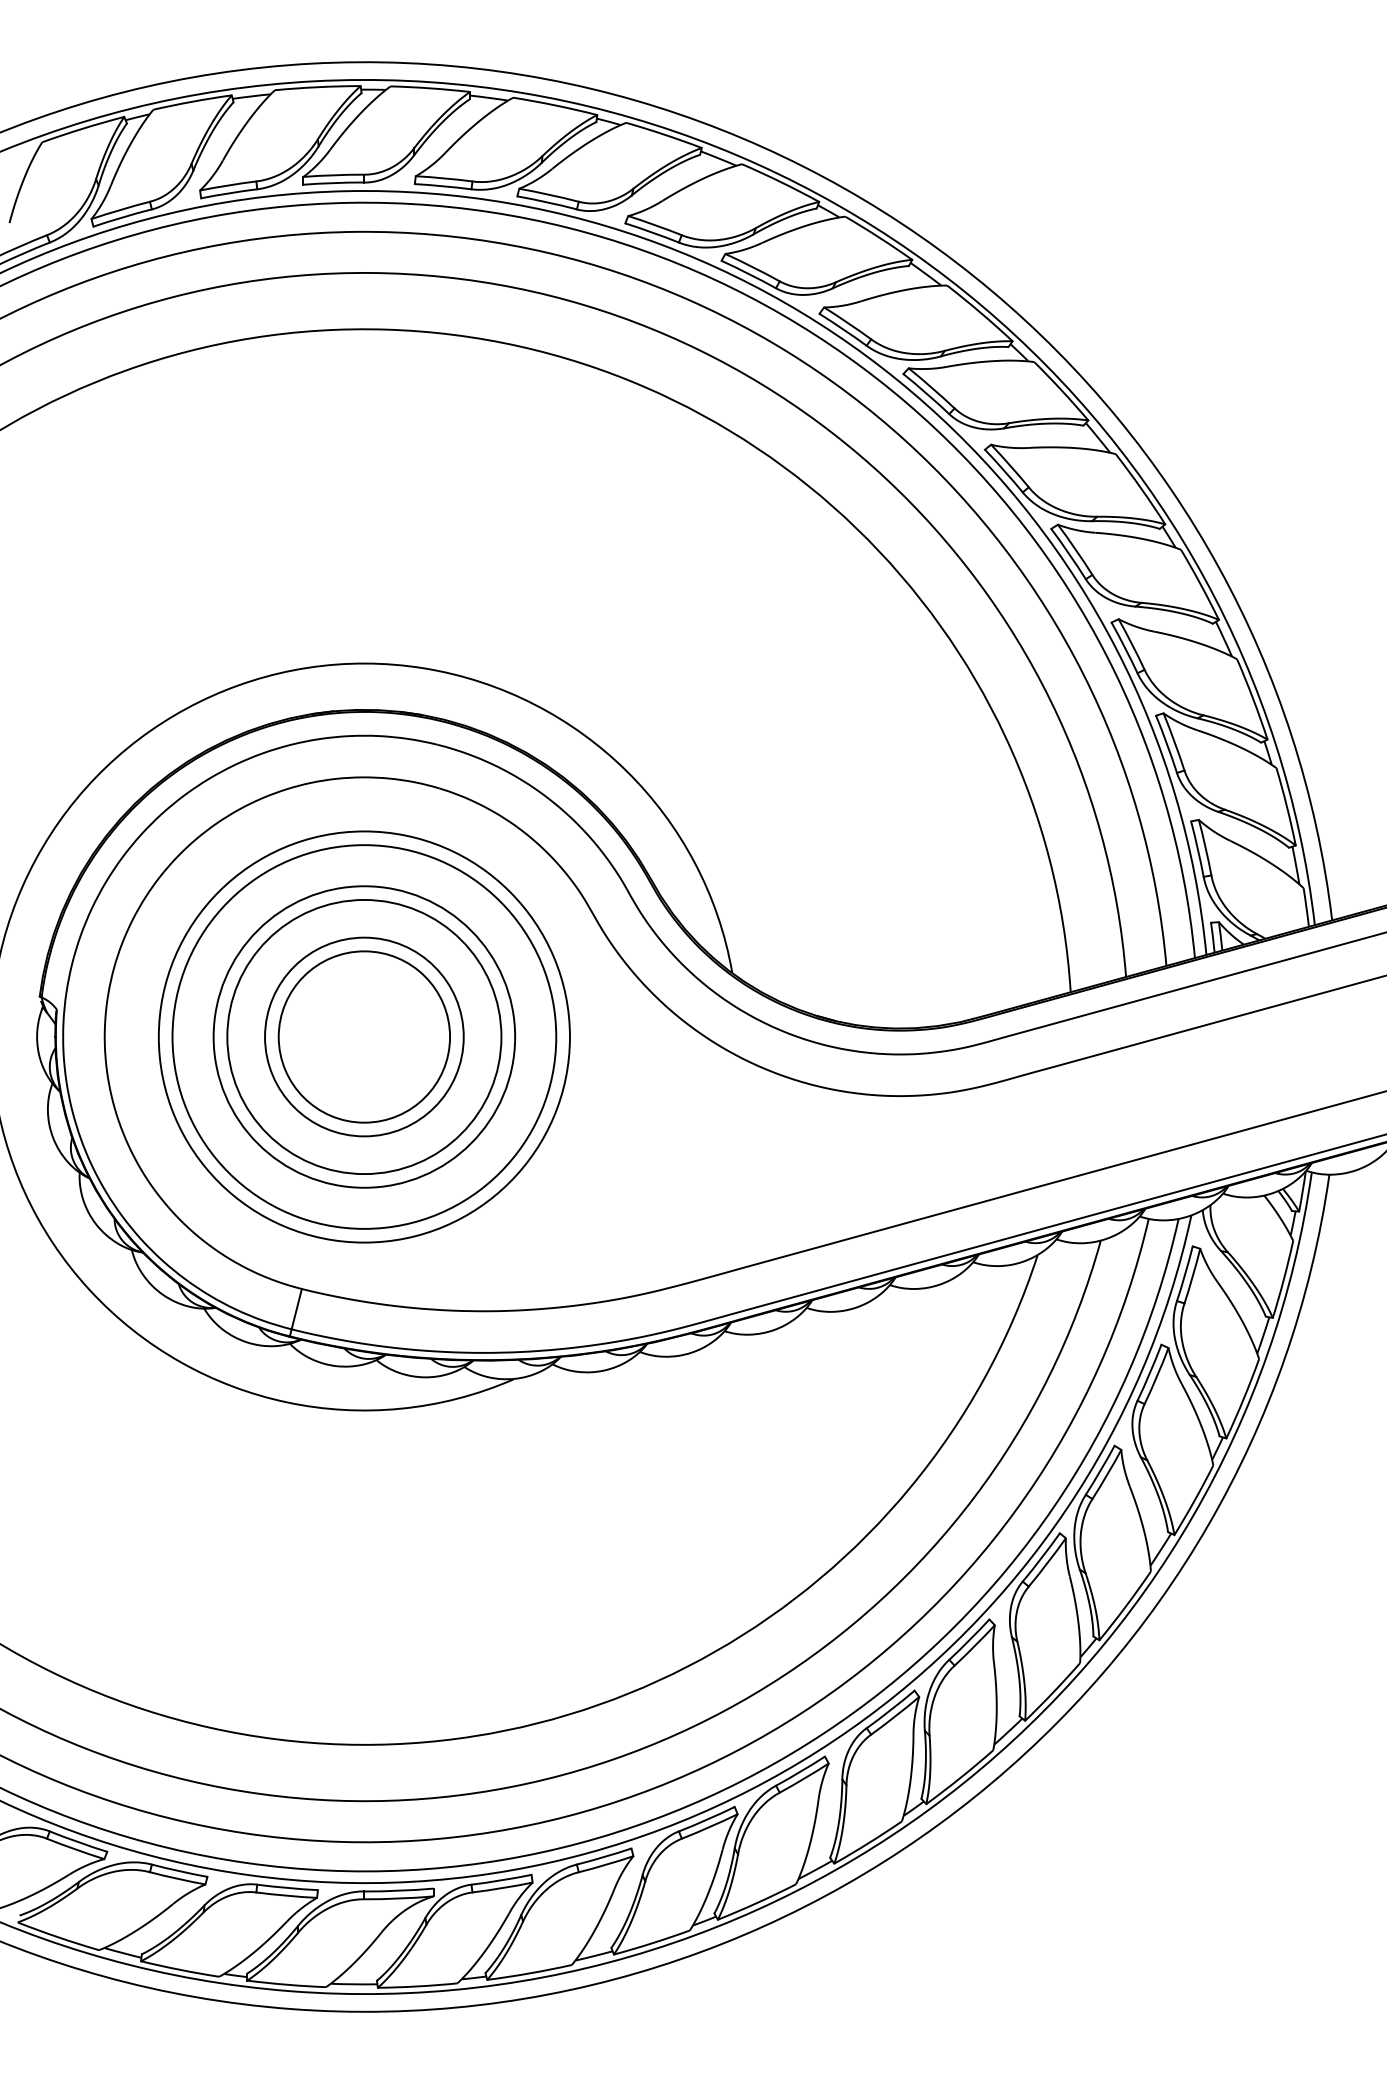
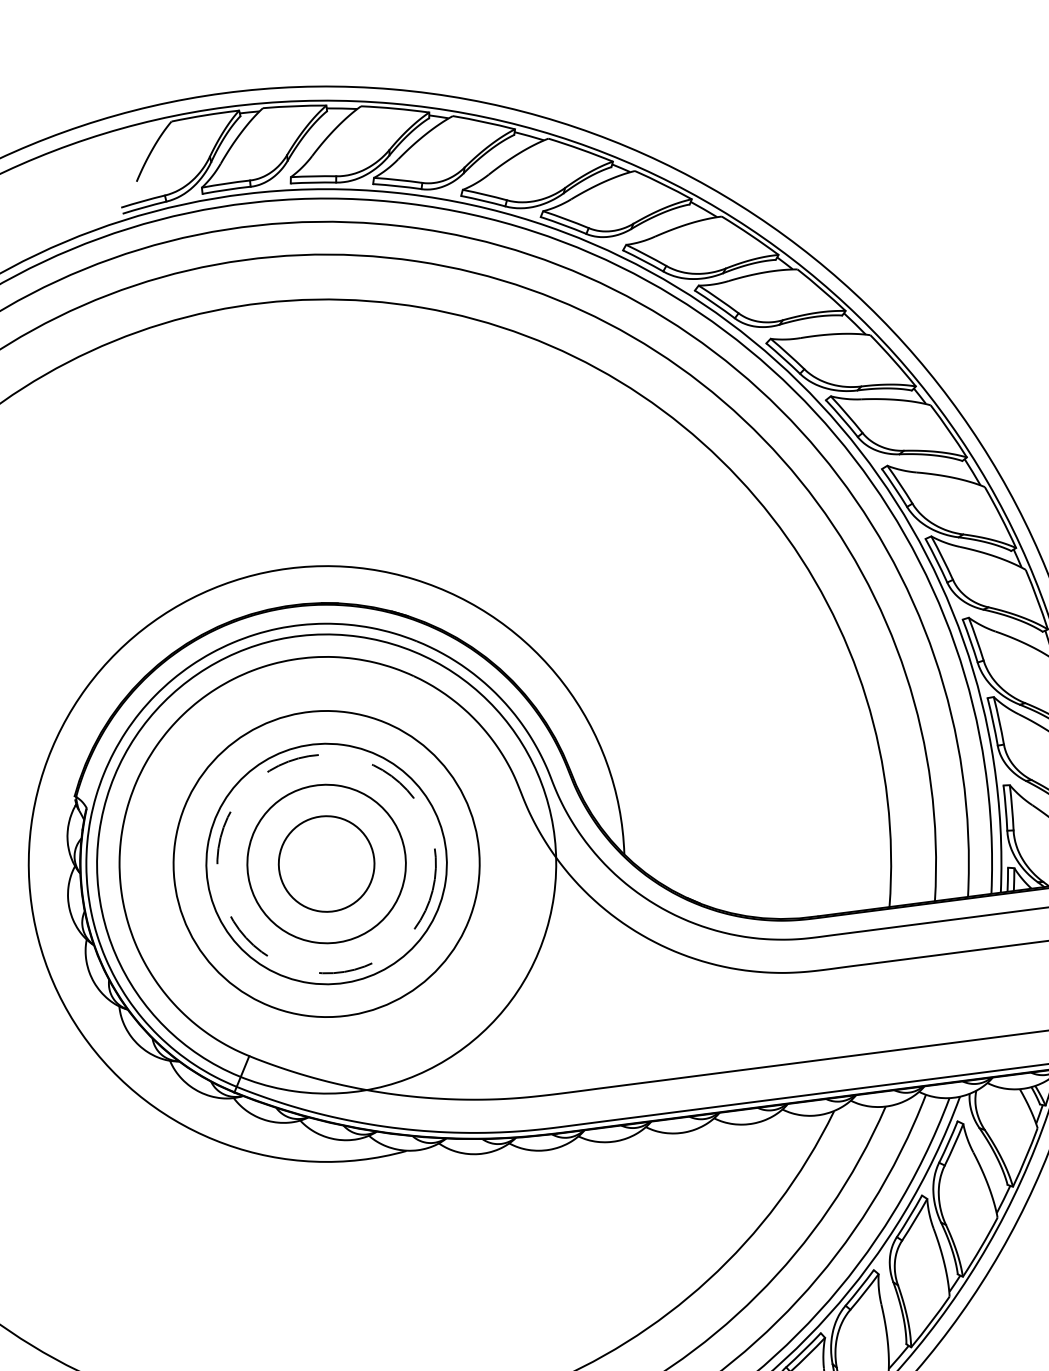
circle: (363, 1036) -> (326, 863), size x1.4
circle: (364, 1036) -> (326, 863), size x0.7
circle: (364, 1036) -> (326, 863), solid -> dashed

